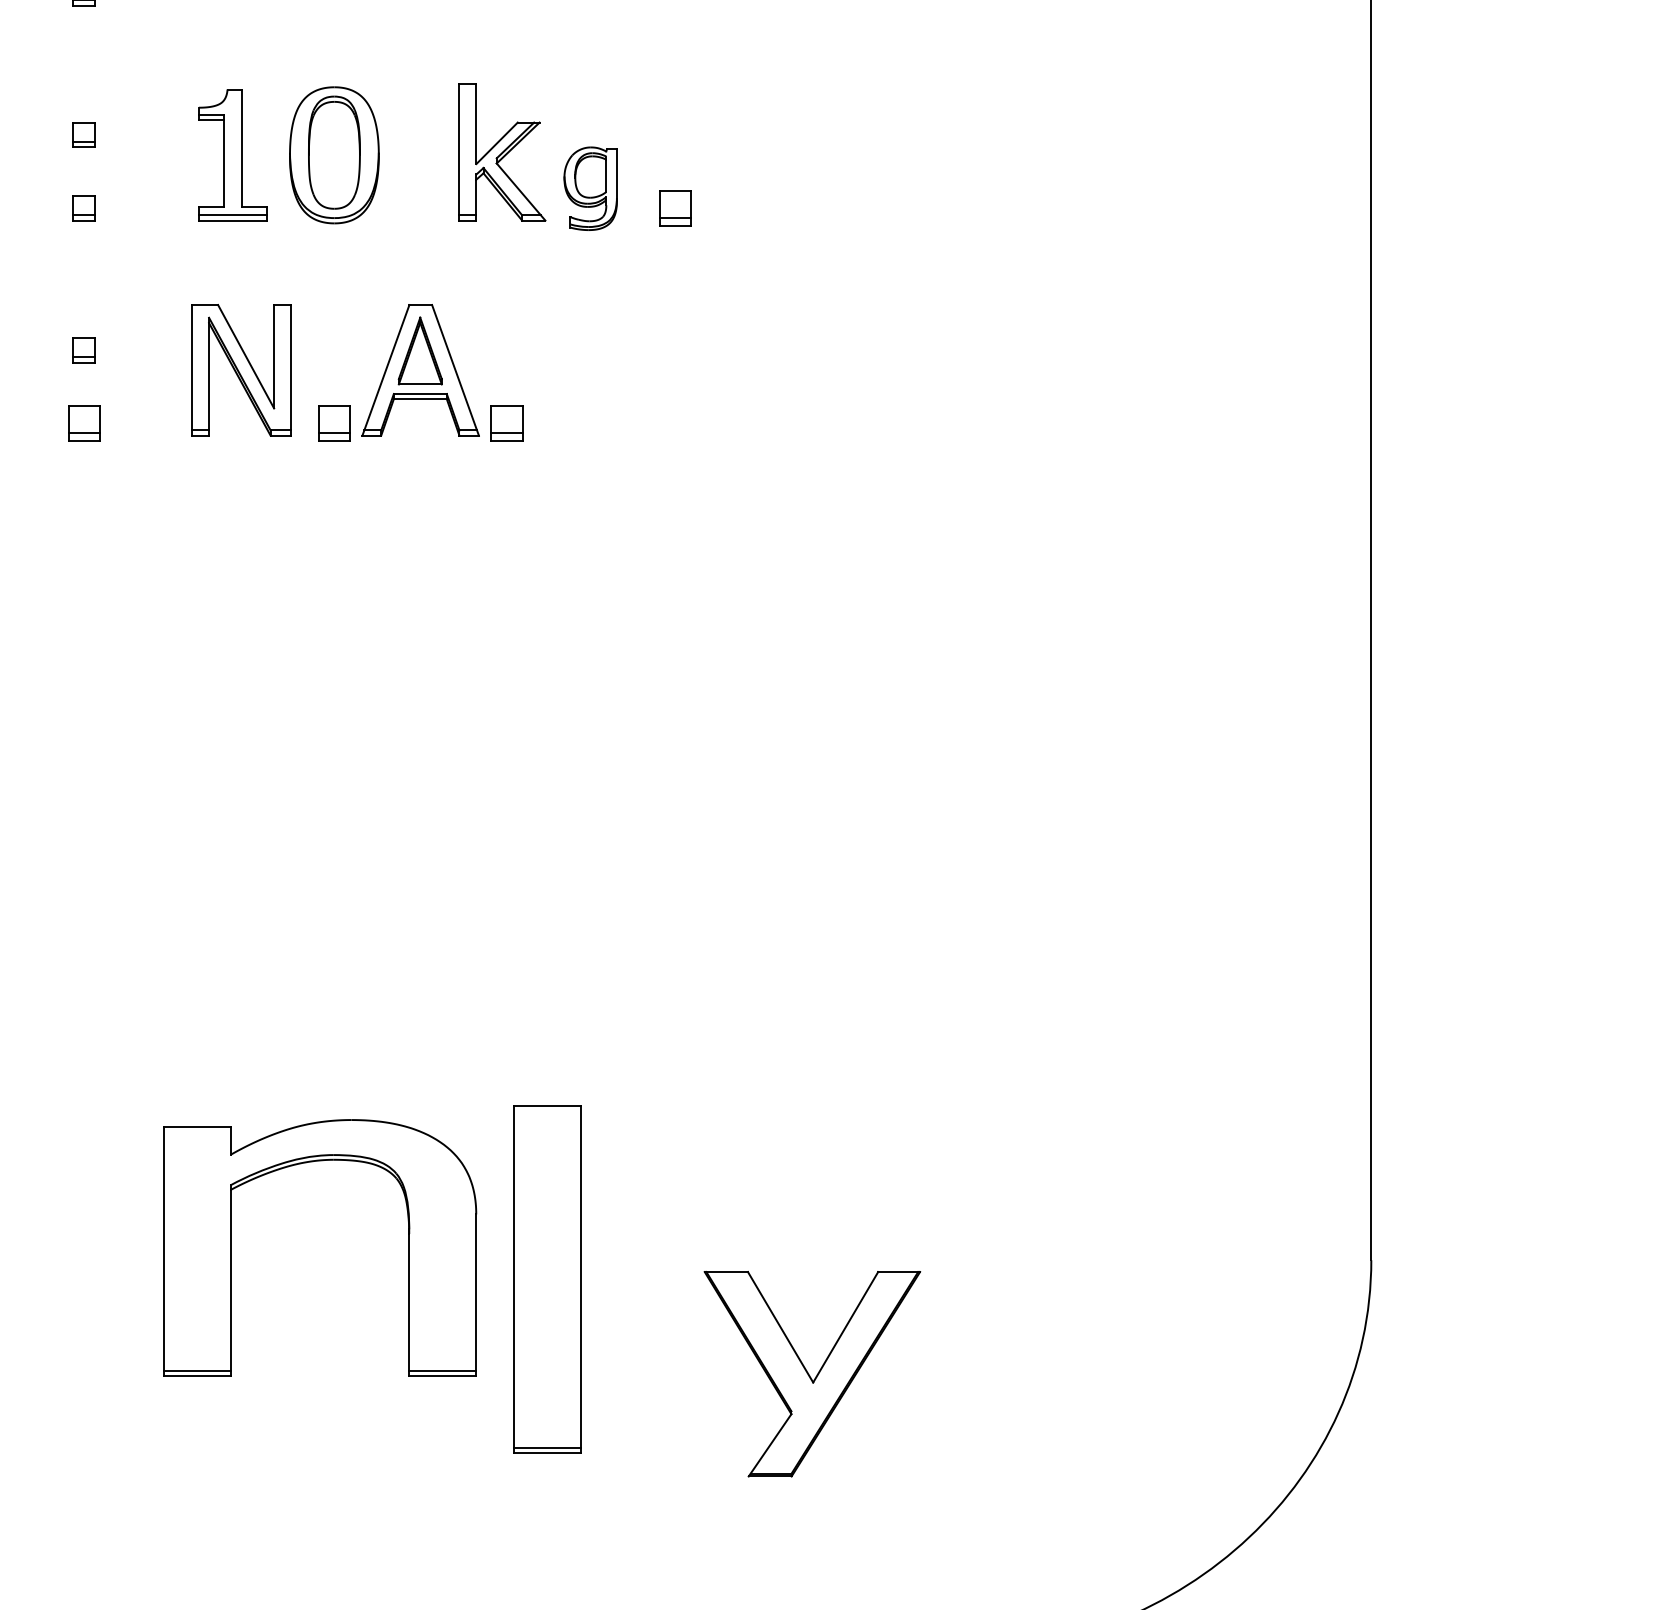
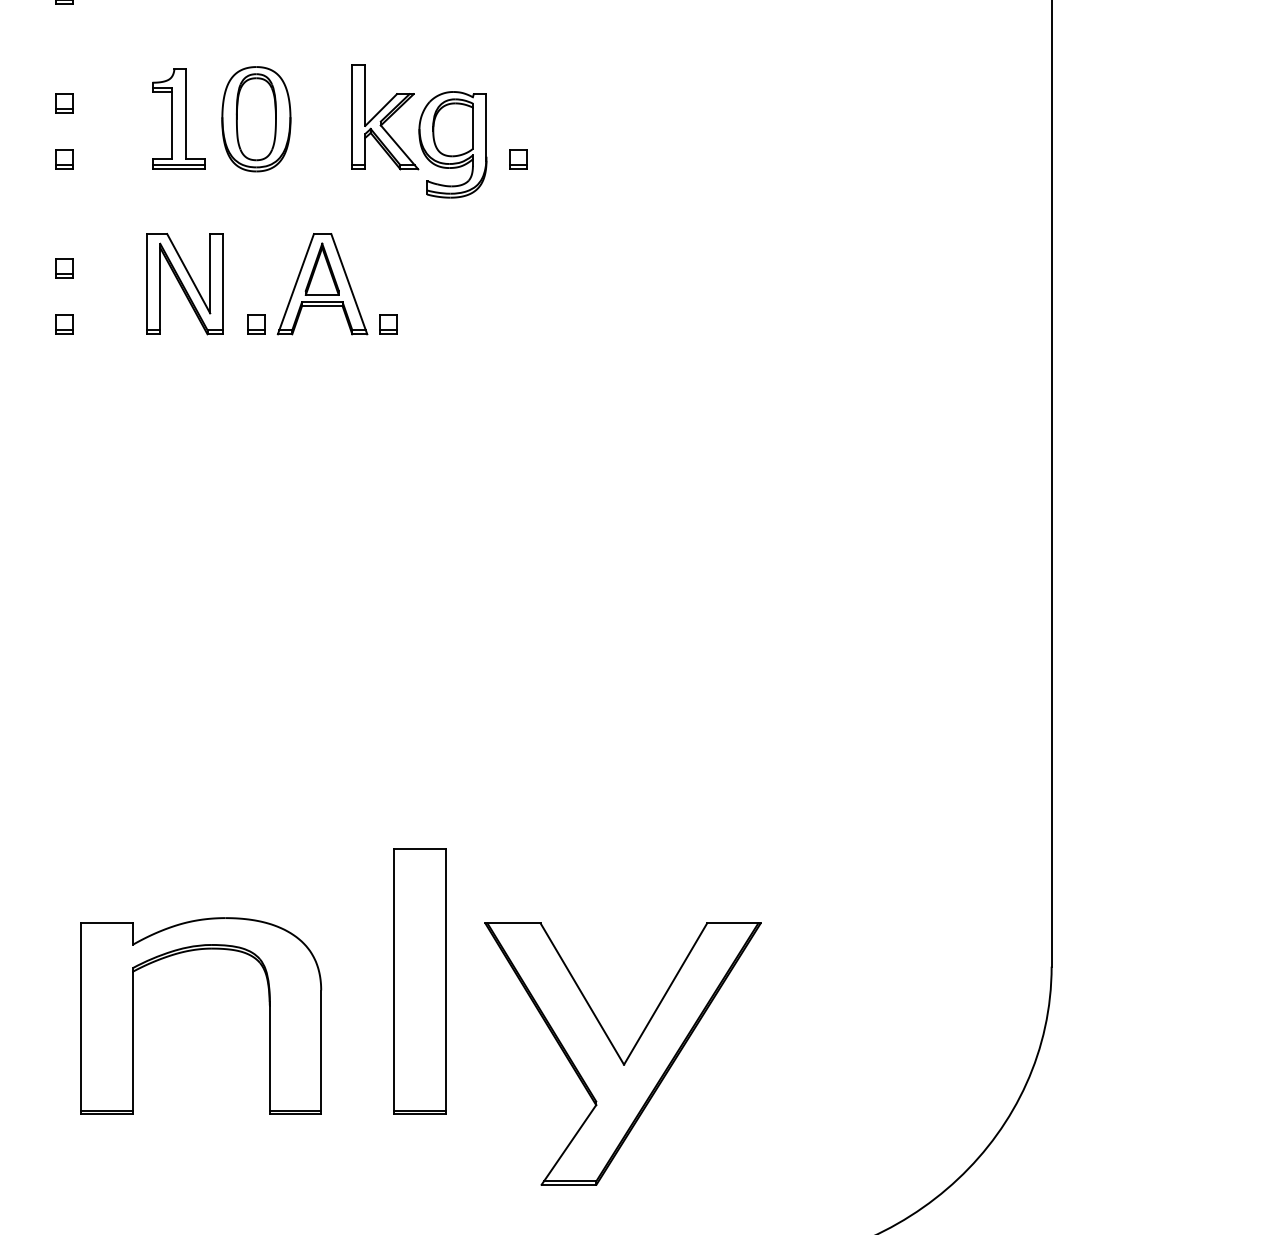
part: (590, 188) -> (452, 144), size x1.67
part: (676, 207) -> (518, 159), size x0.71
part: (84, 422) -> (64, 324), size x0.71
part: (334, 422) -> (256, 324), size x0.71
part: (506, 422) -> (388, 324), size x0.71
part: (308, 1163) -> (192, 951), moved
part: (811, 1373) -> (622, 1053), size x1.67

